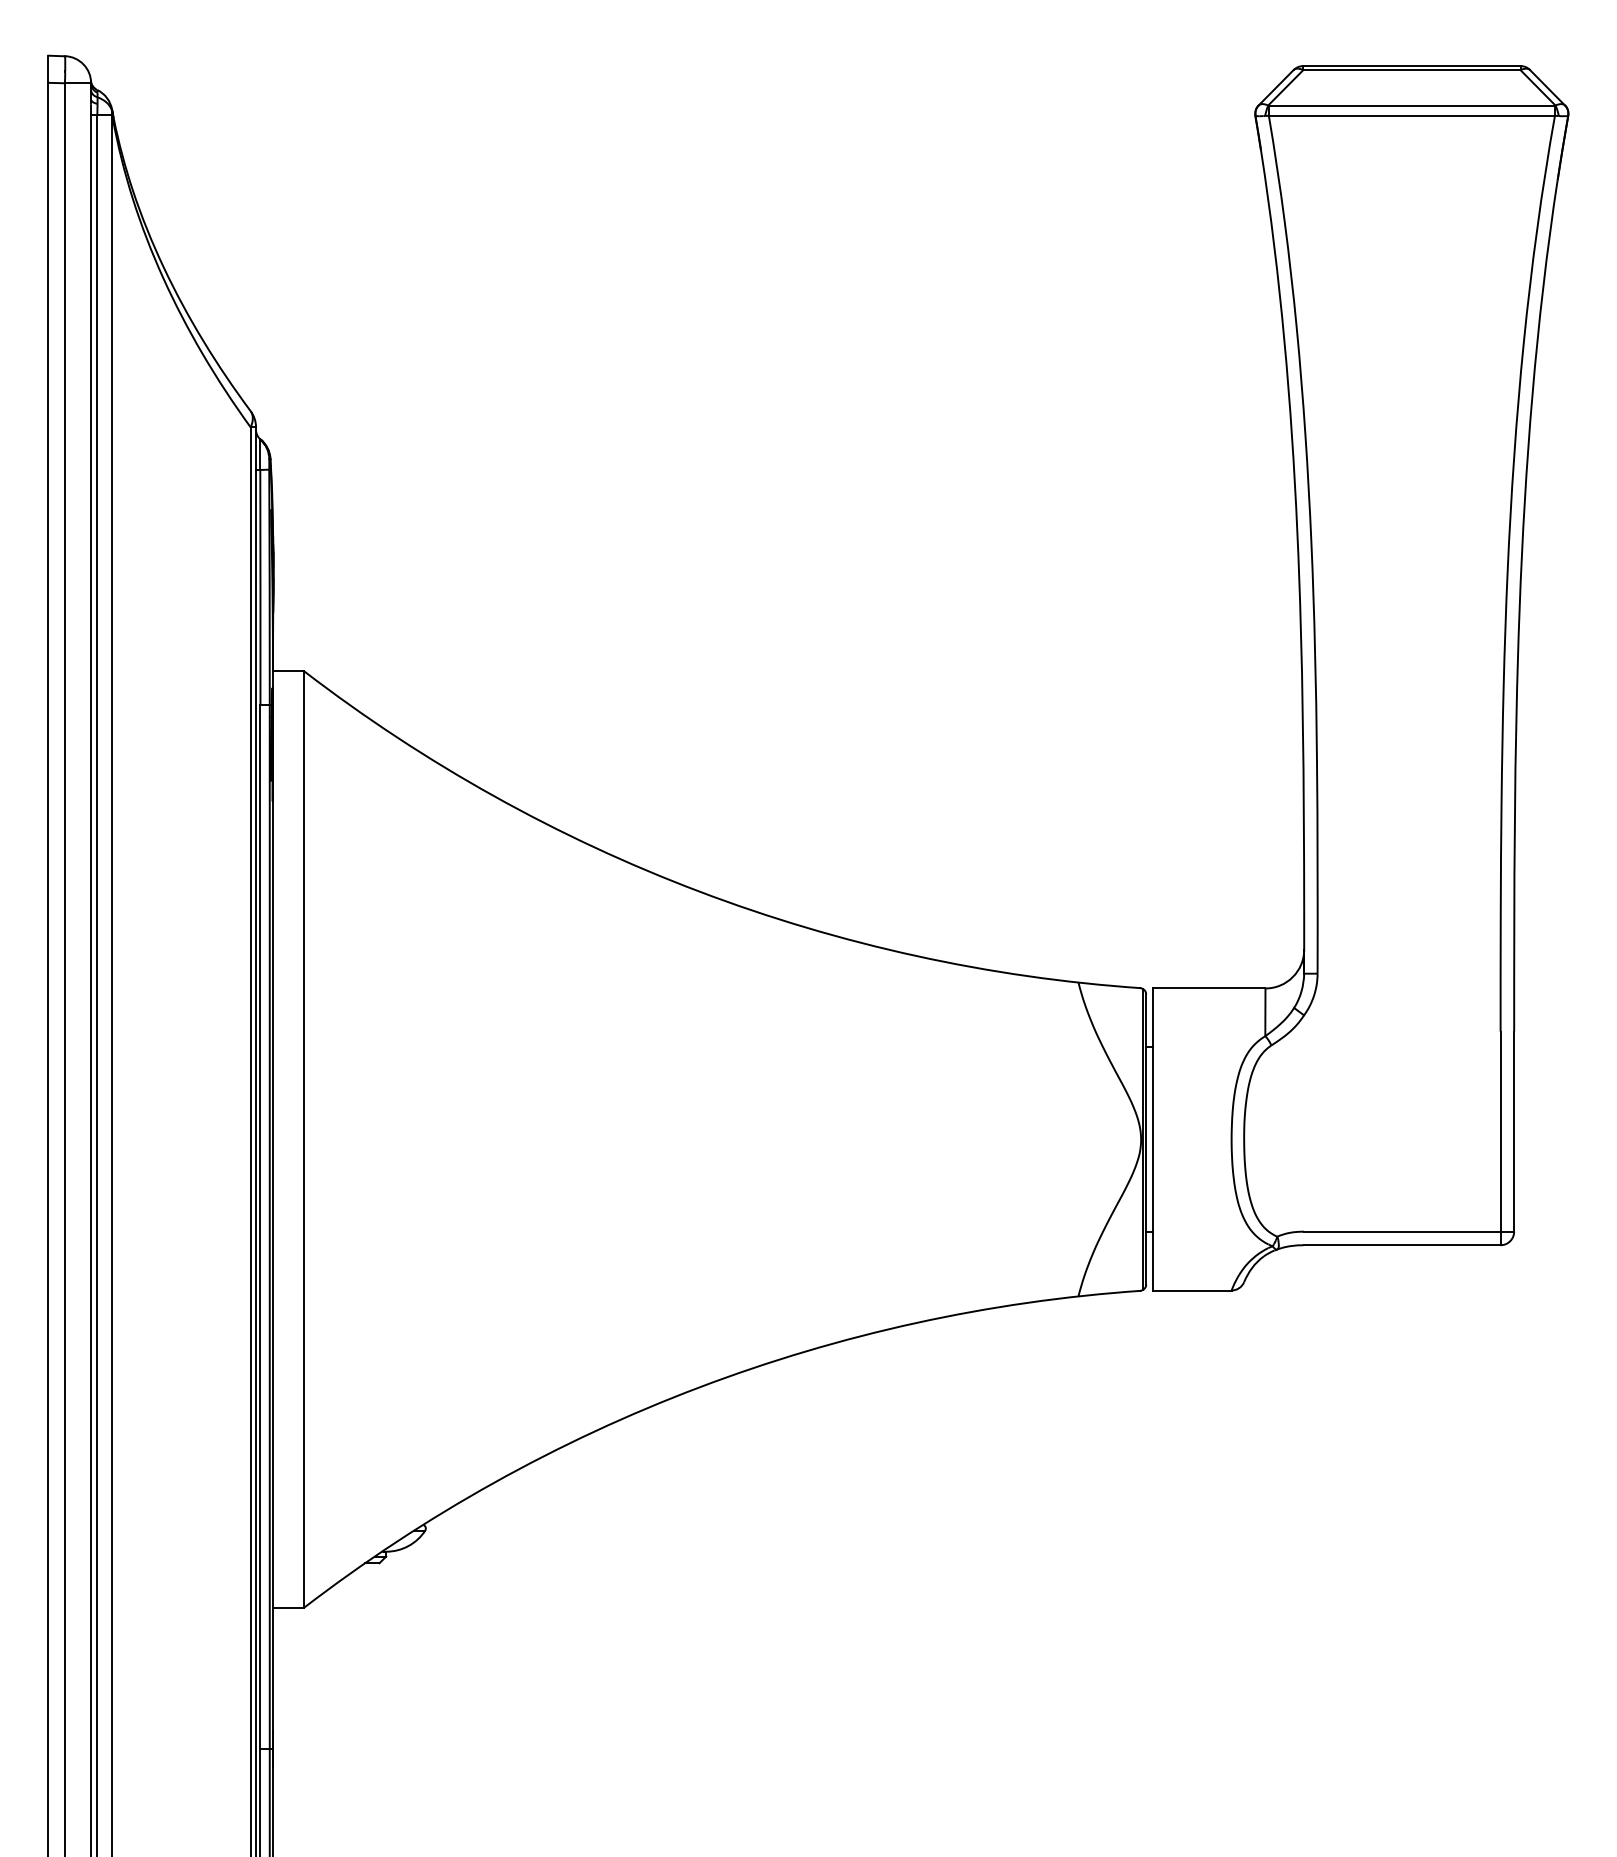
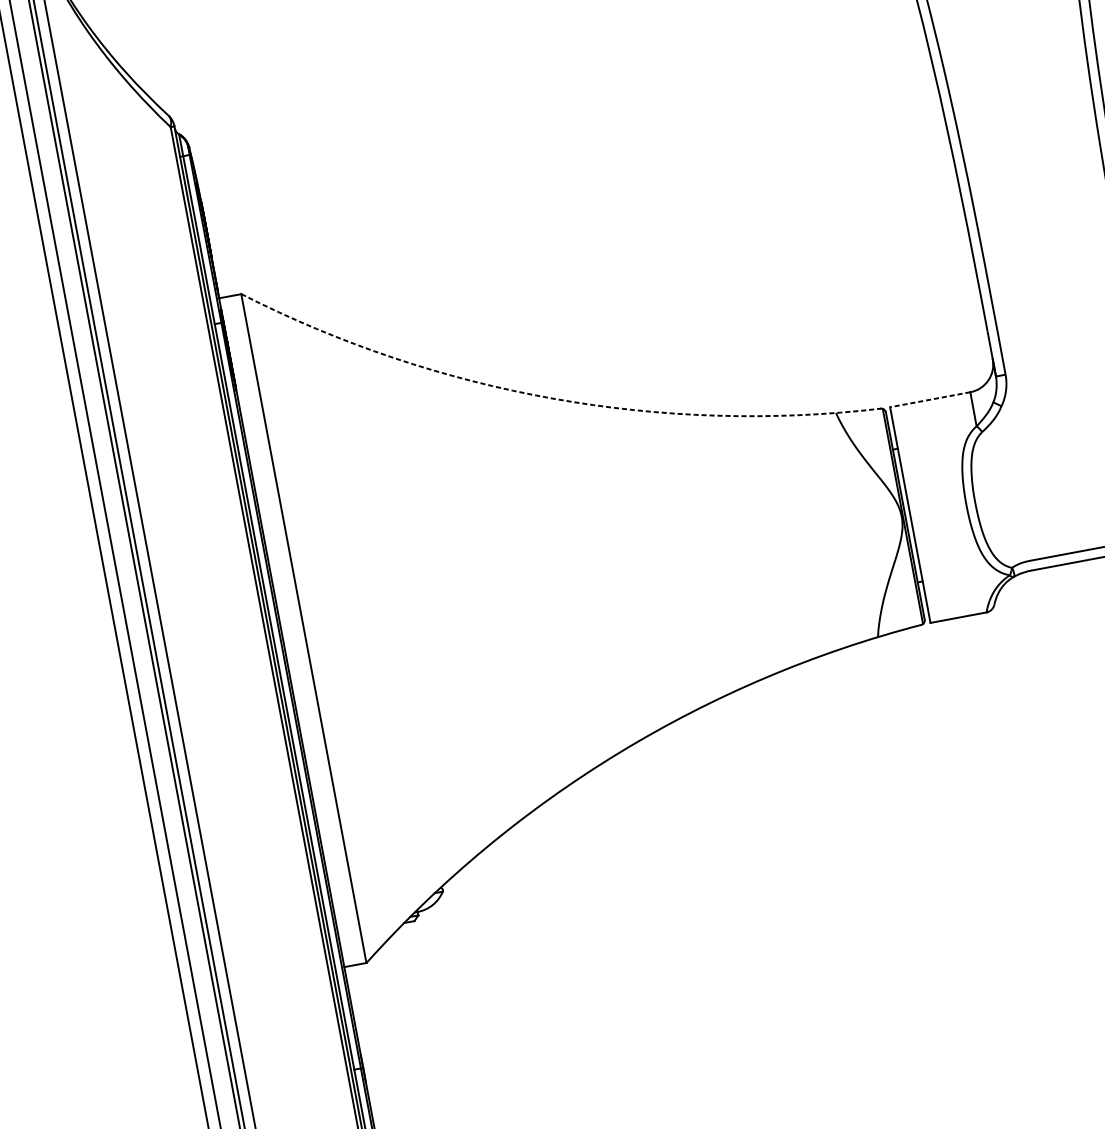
arc: (699, 891) -> (553, 398), solid -> dashed
line: (1208, 988) -> (929, 399), solid -> dashed

